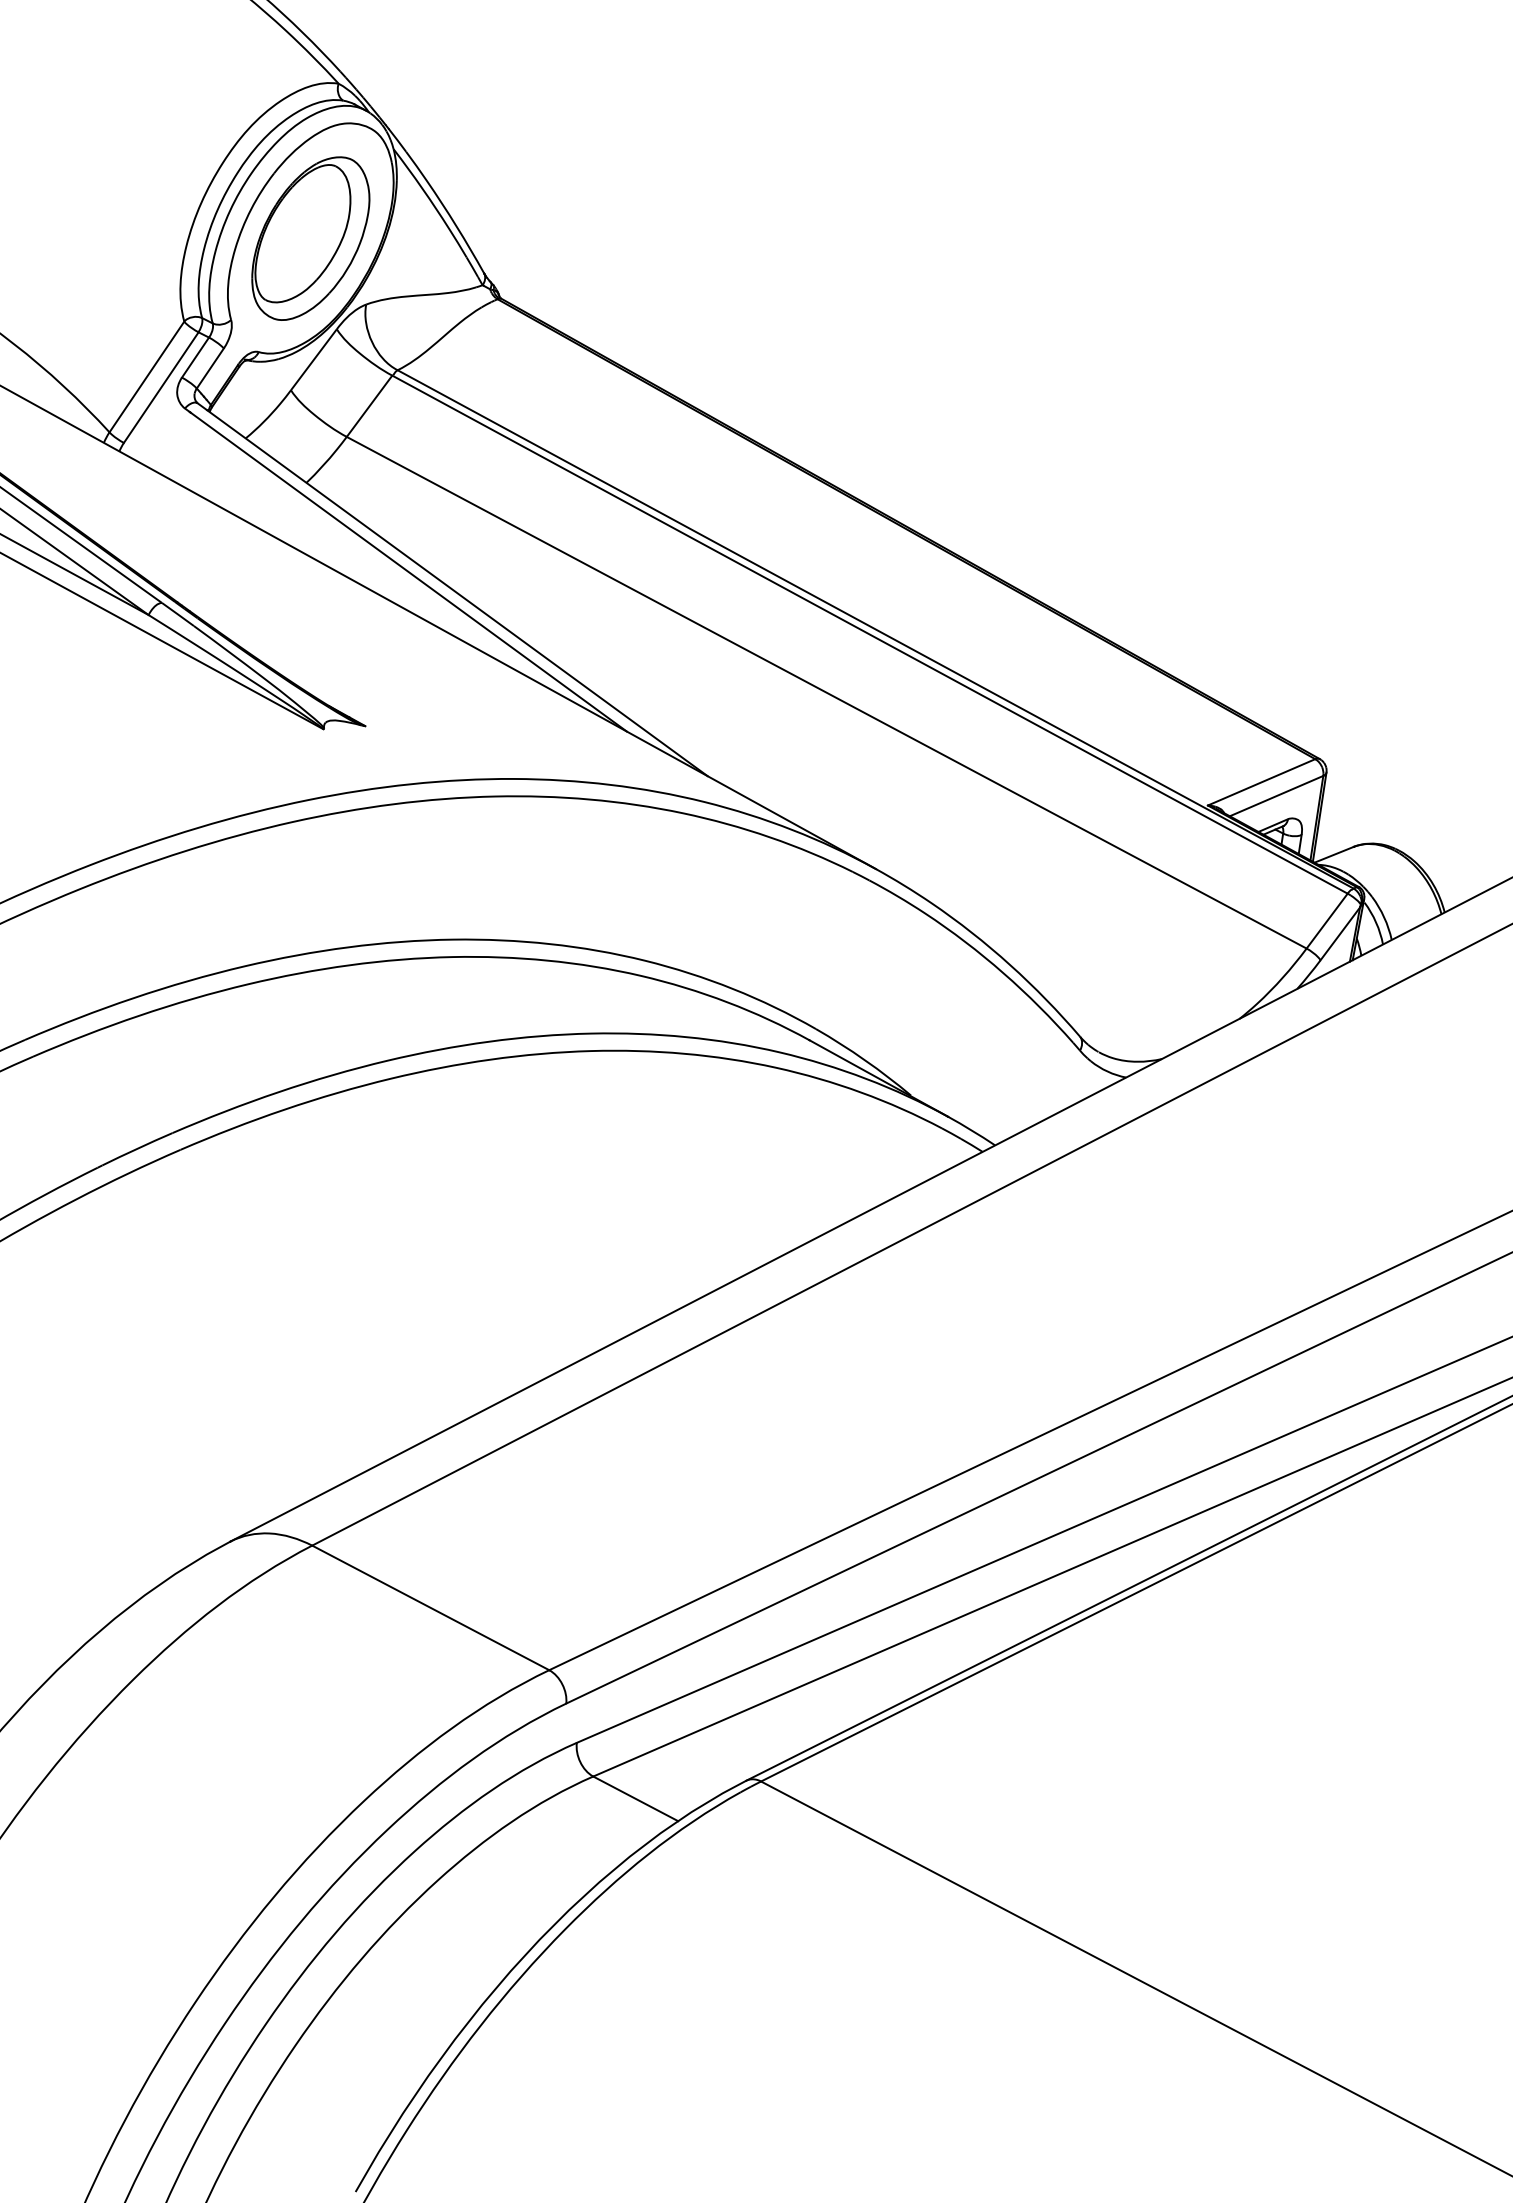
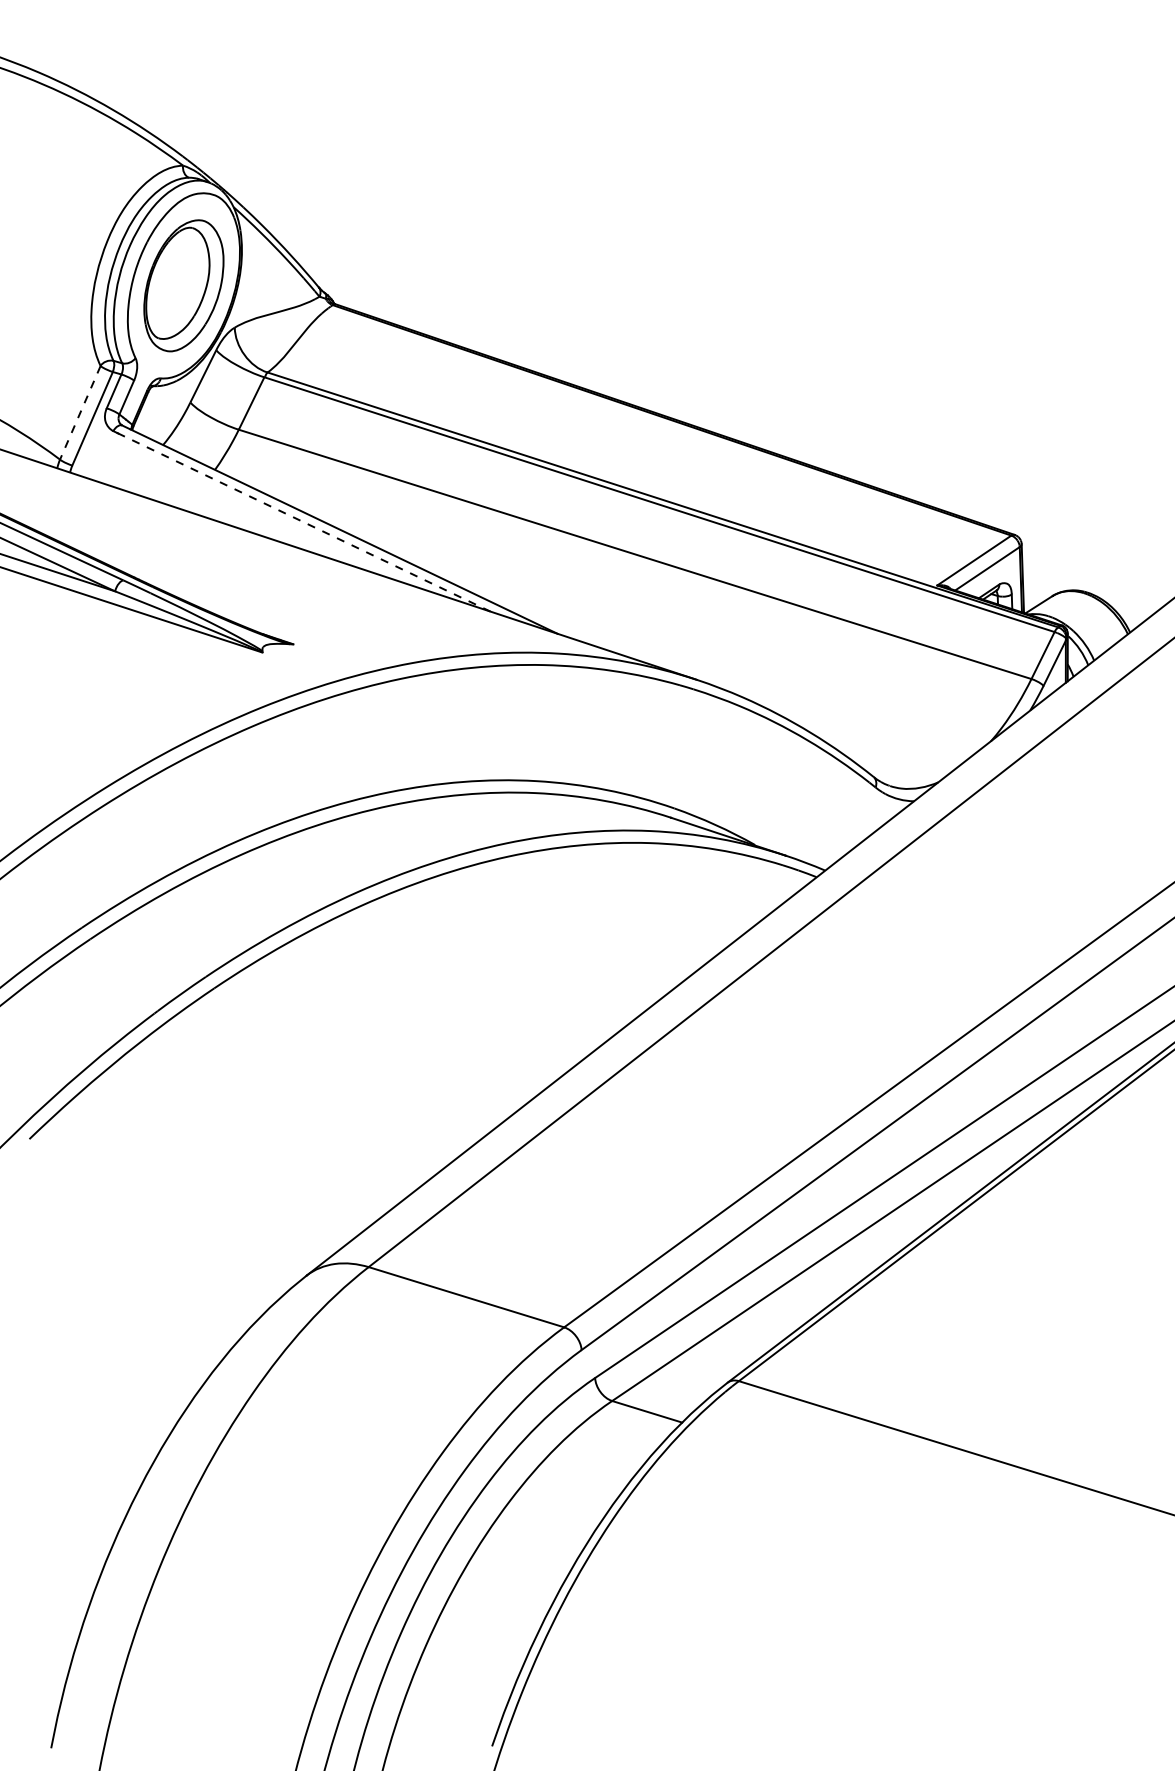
line: (146, 377) -> (80, 413), solid -> dashed
line: (407, 571) -> (303, 522), solid -> dashed

